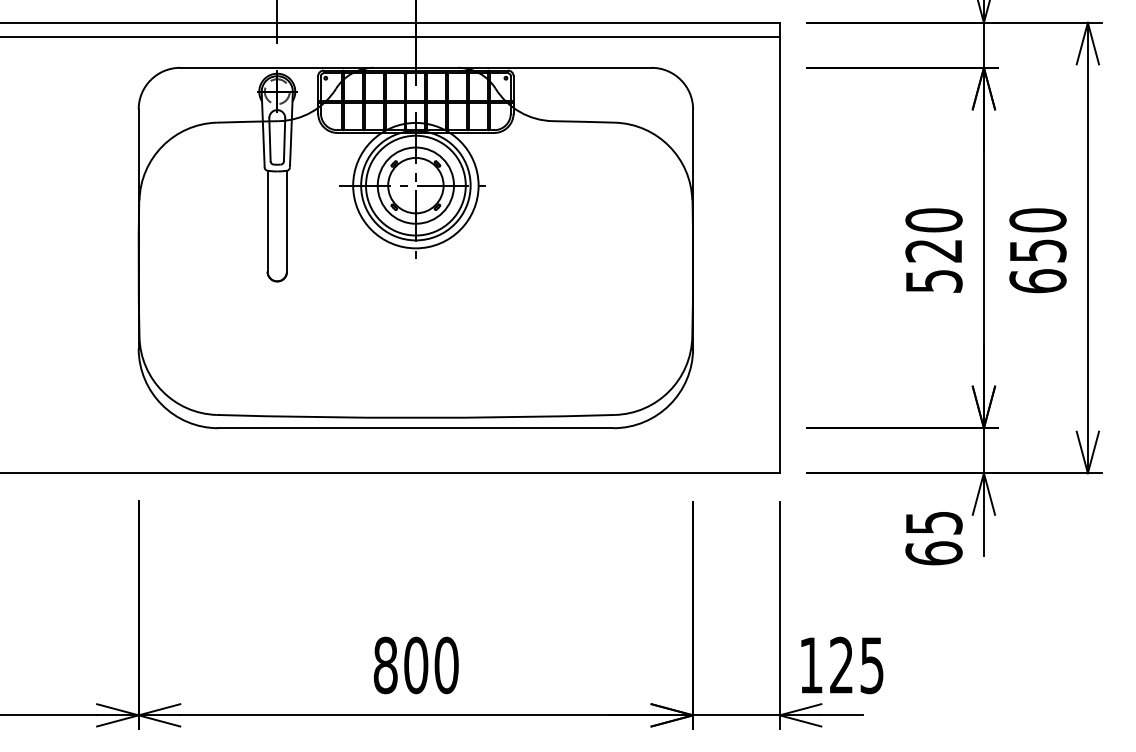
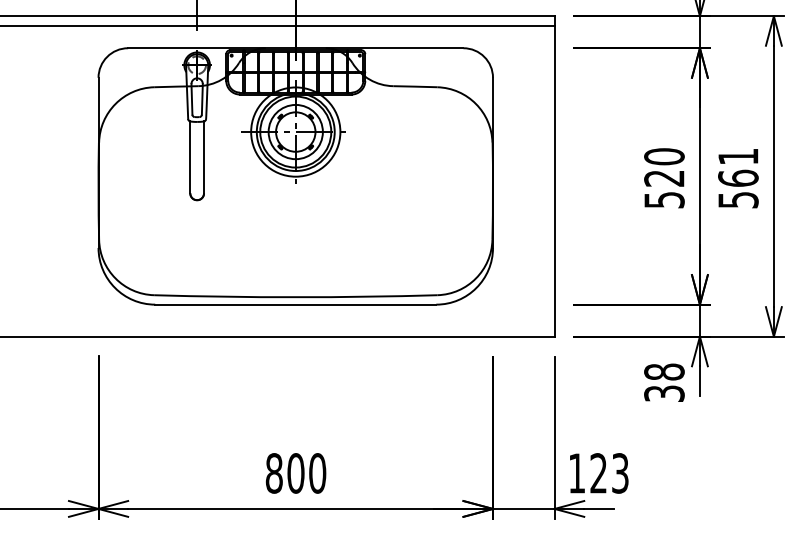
text: (1038, 250) -> (738, 178), 650 -> 561
text: (934, 537) -> (664, 382), 65 -> 38
text: (872, 664) -> (620, 472), 125 -> 123

